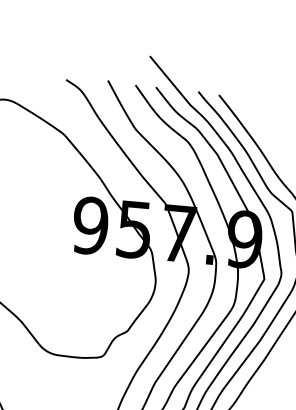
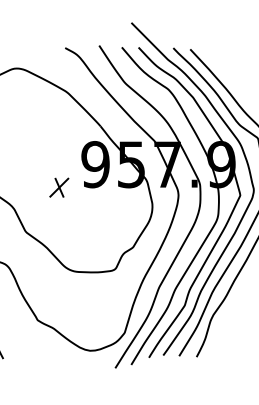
part: (43, 249) -> (59, 187), added

